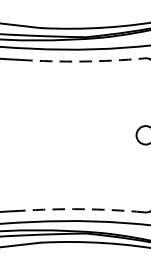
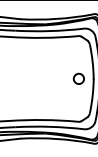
arc: (82, 60) -> (43, 37), dashed -> solid
arc: (82, 210) -> (43, 120), dashed -> solid

